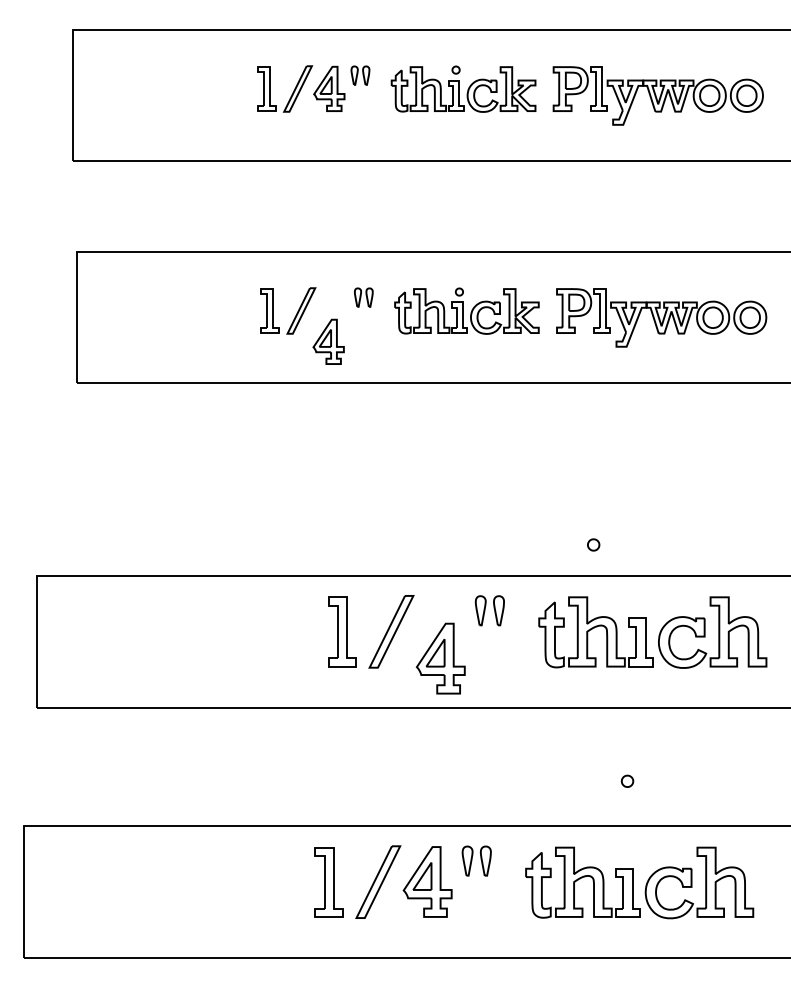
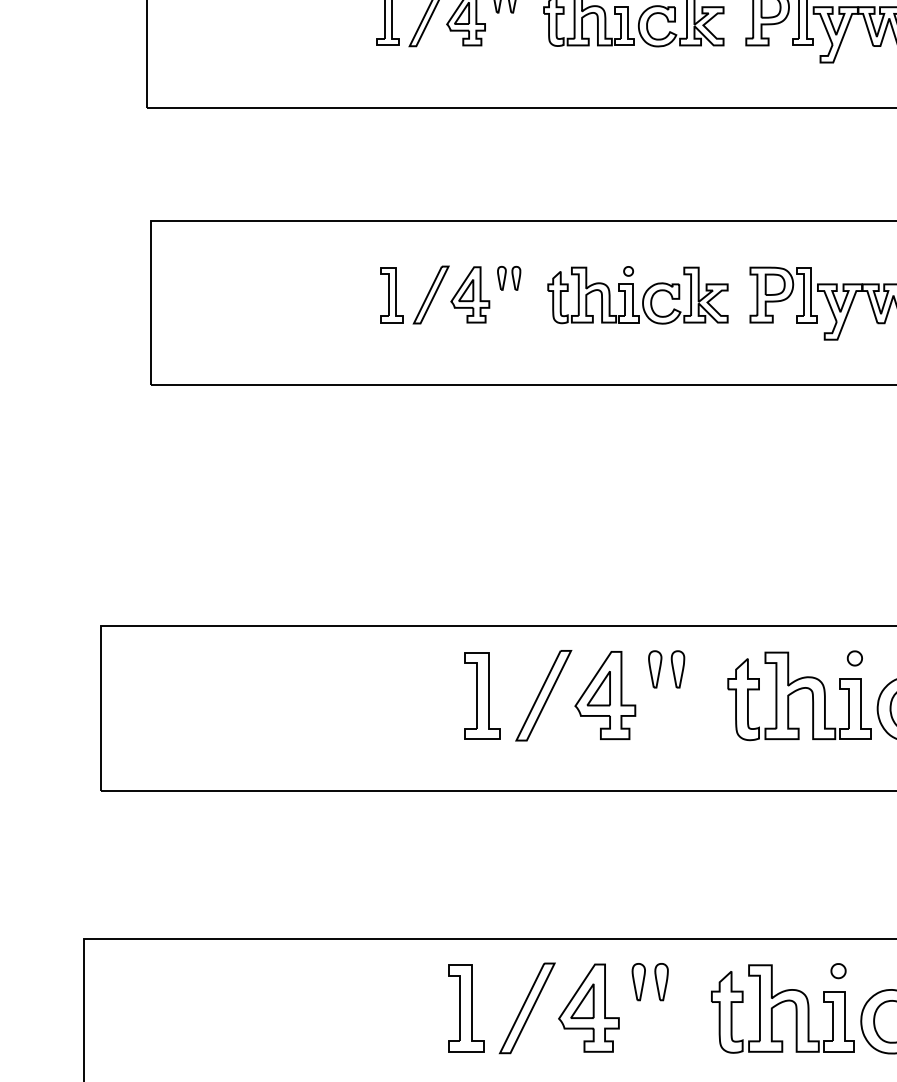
part: (328, 341) -> (470, 294), moved
part: (593, 544) -> (854, 657), moved
part: (440, 658) -> (604, 695), moved
part: (627, 780) -> (838, 970), moved

